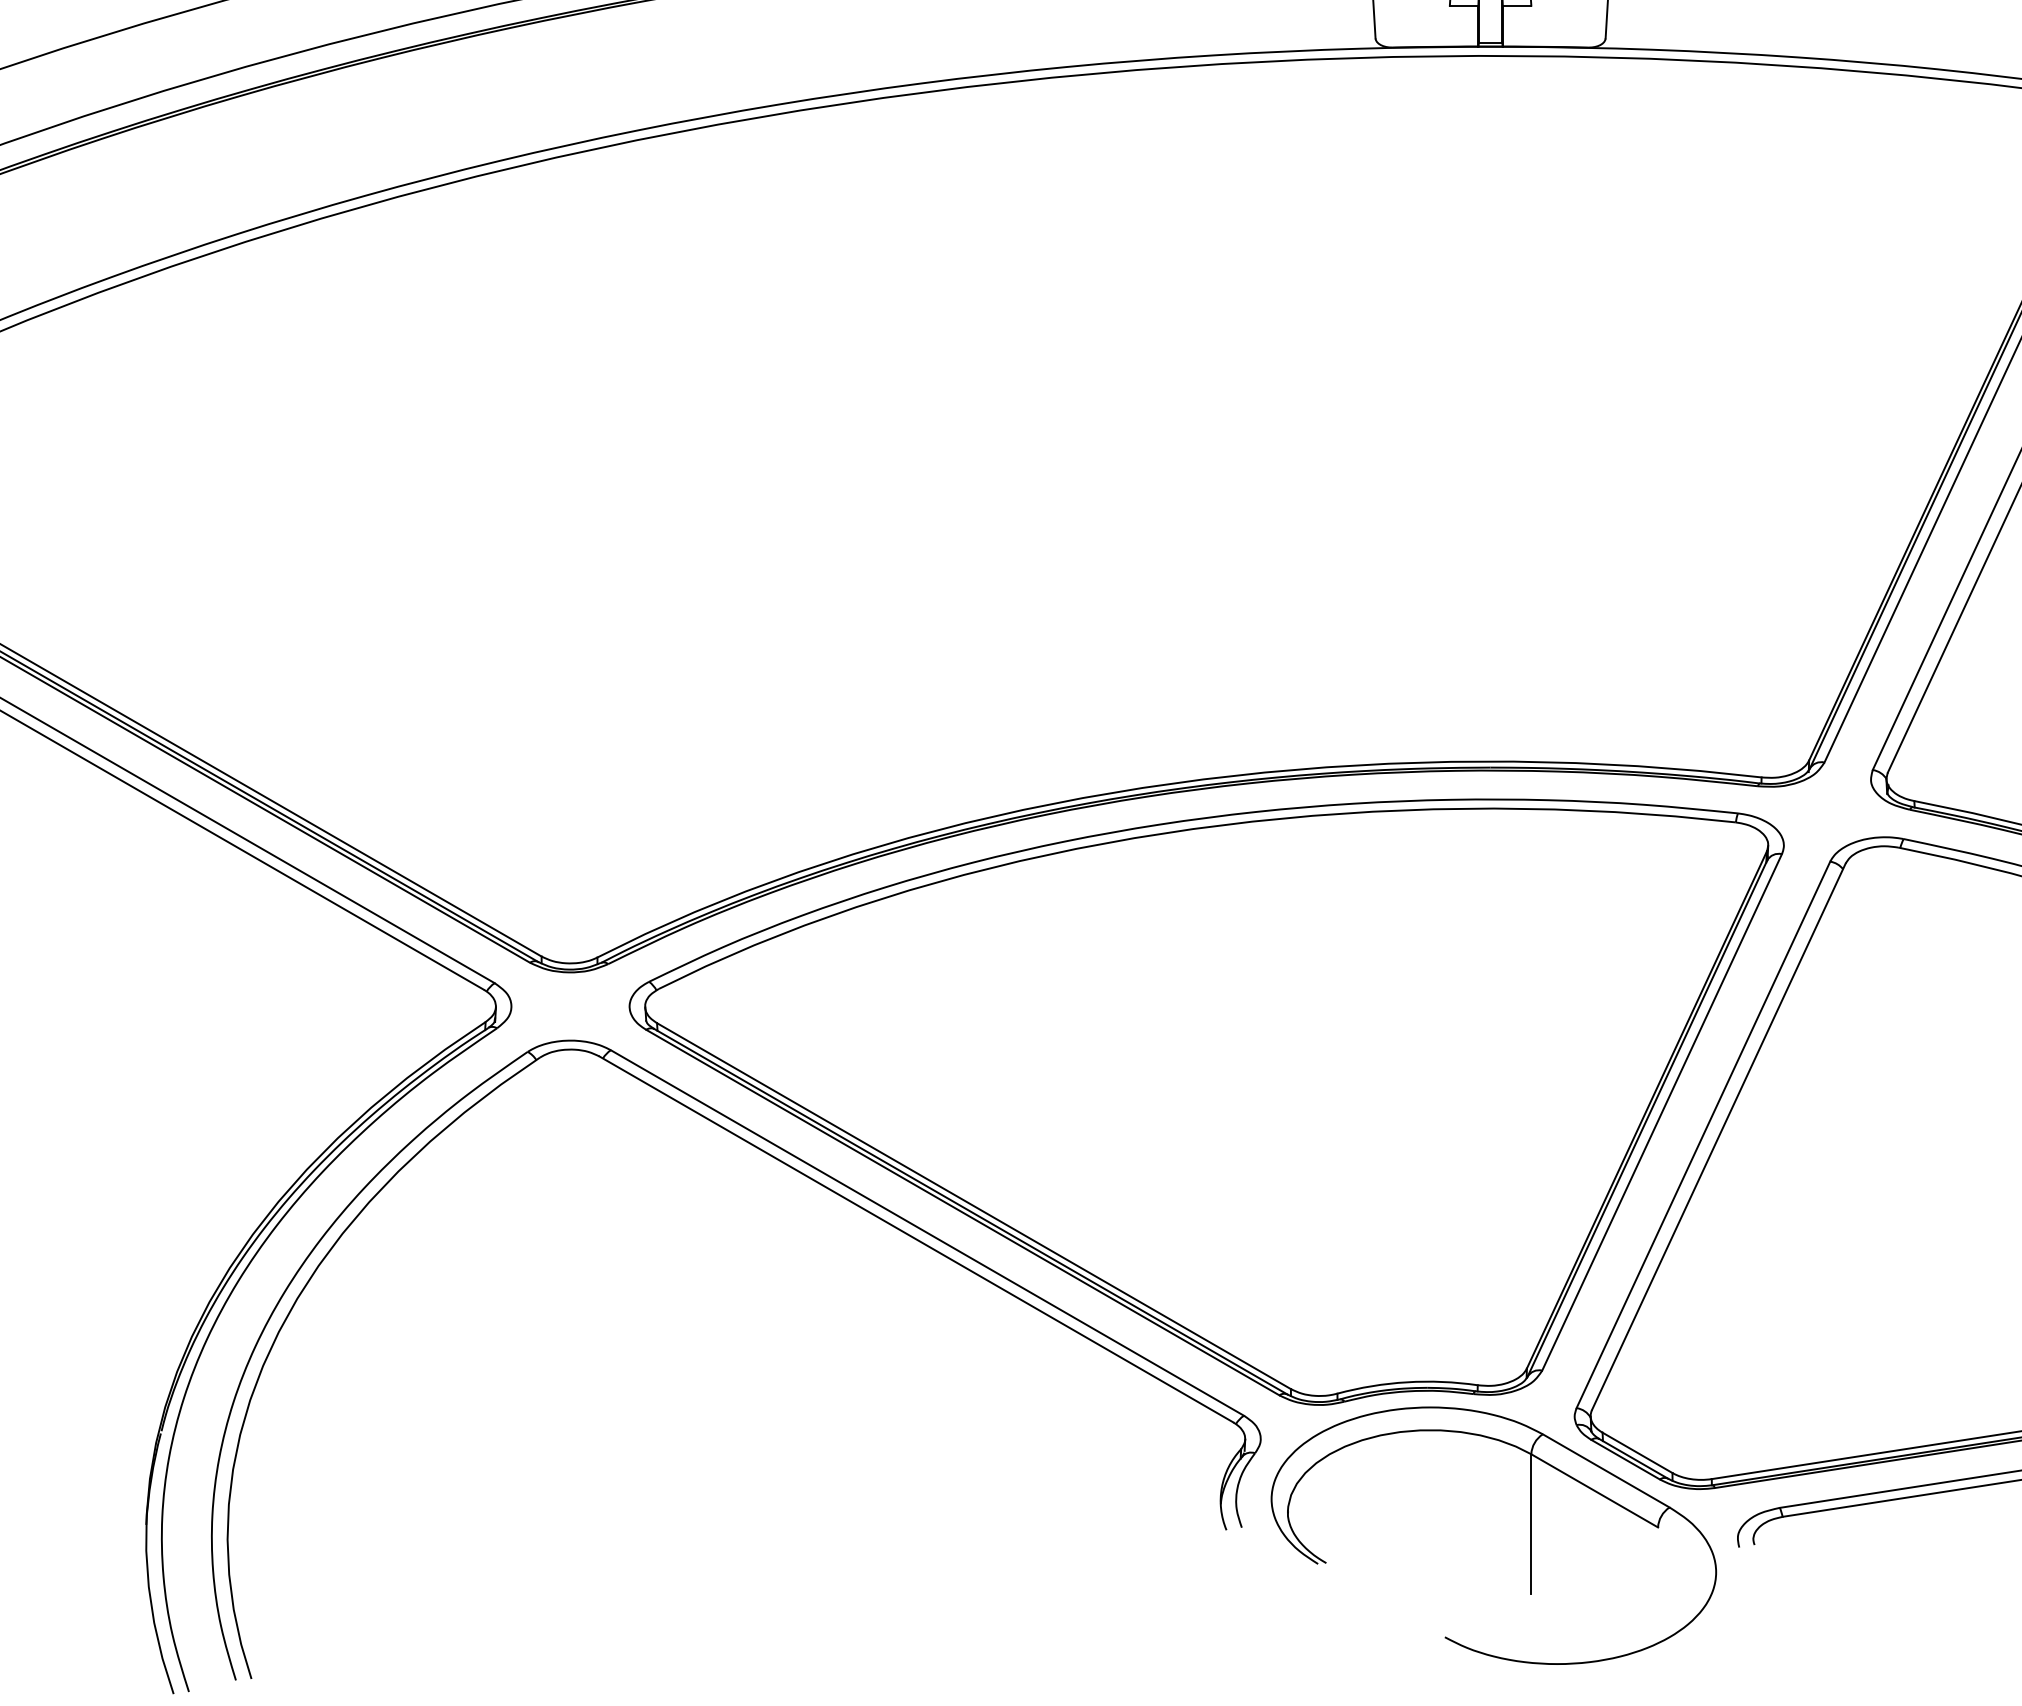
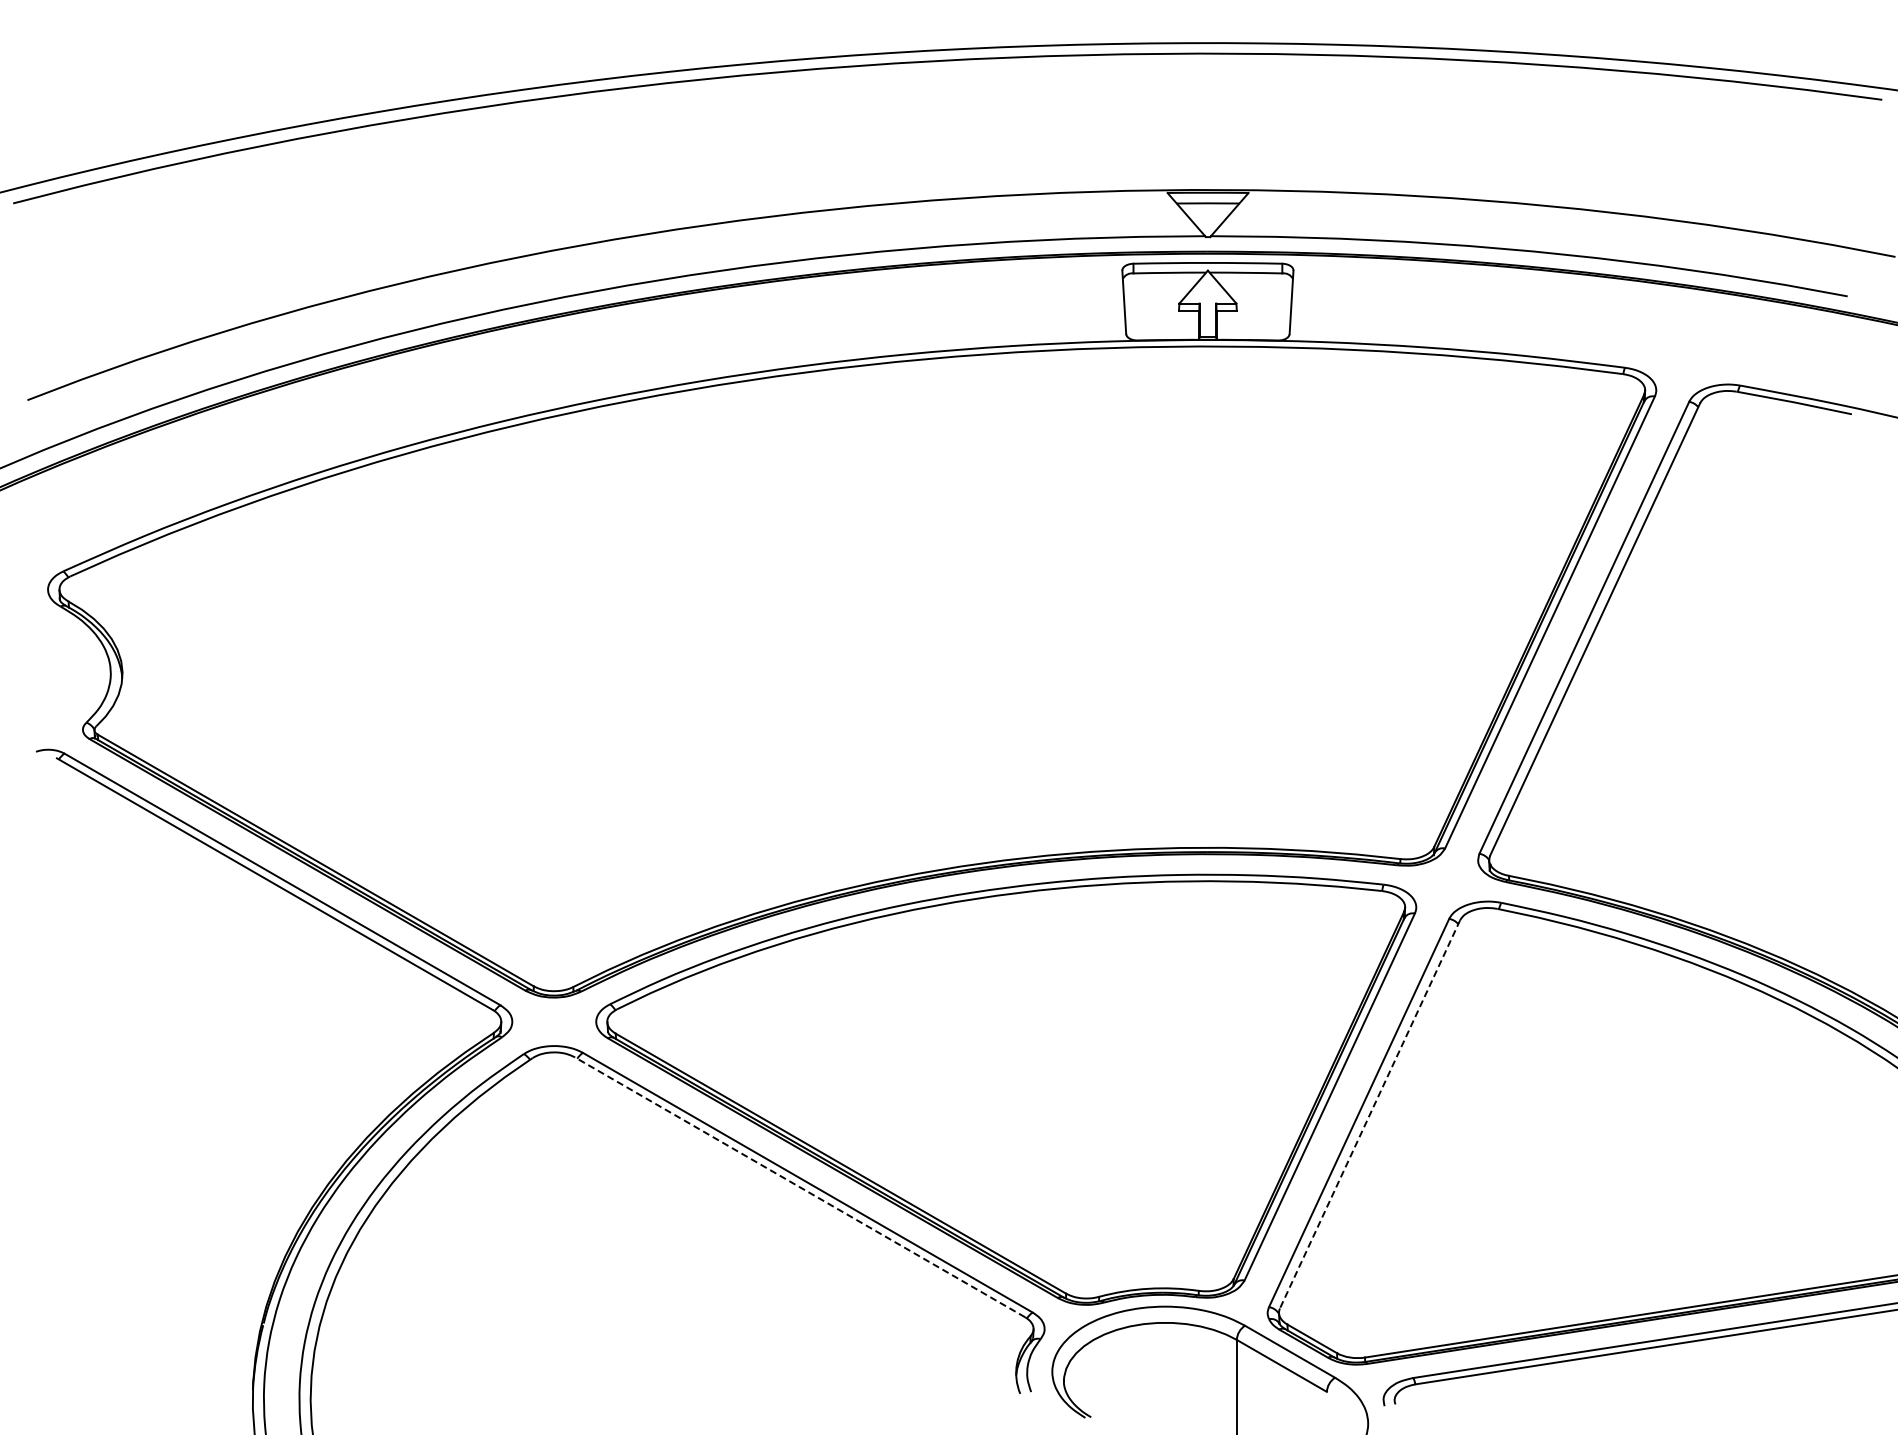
line: (1719, 1136) -> (1370, 1114), solid -> dashed
line: (915, 1239) -> (799, 1187), solid -> dashed

